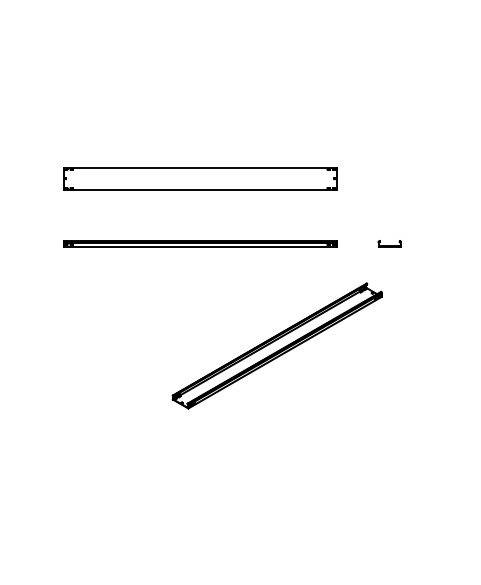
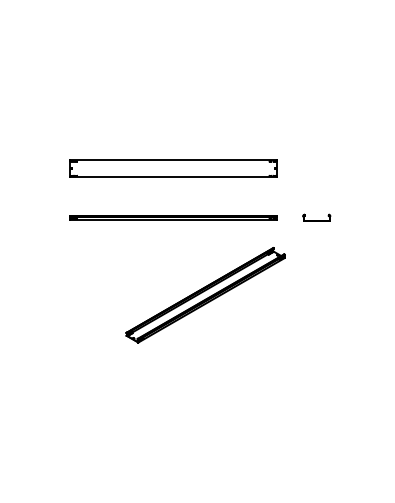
part: (389, 243) -> (316, 217), size x1.6
part: (277, 346) -> (205, 295), moved

